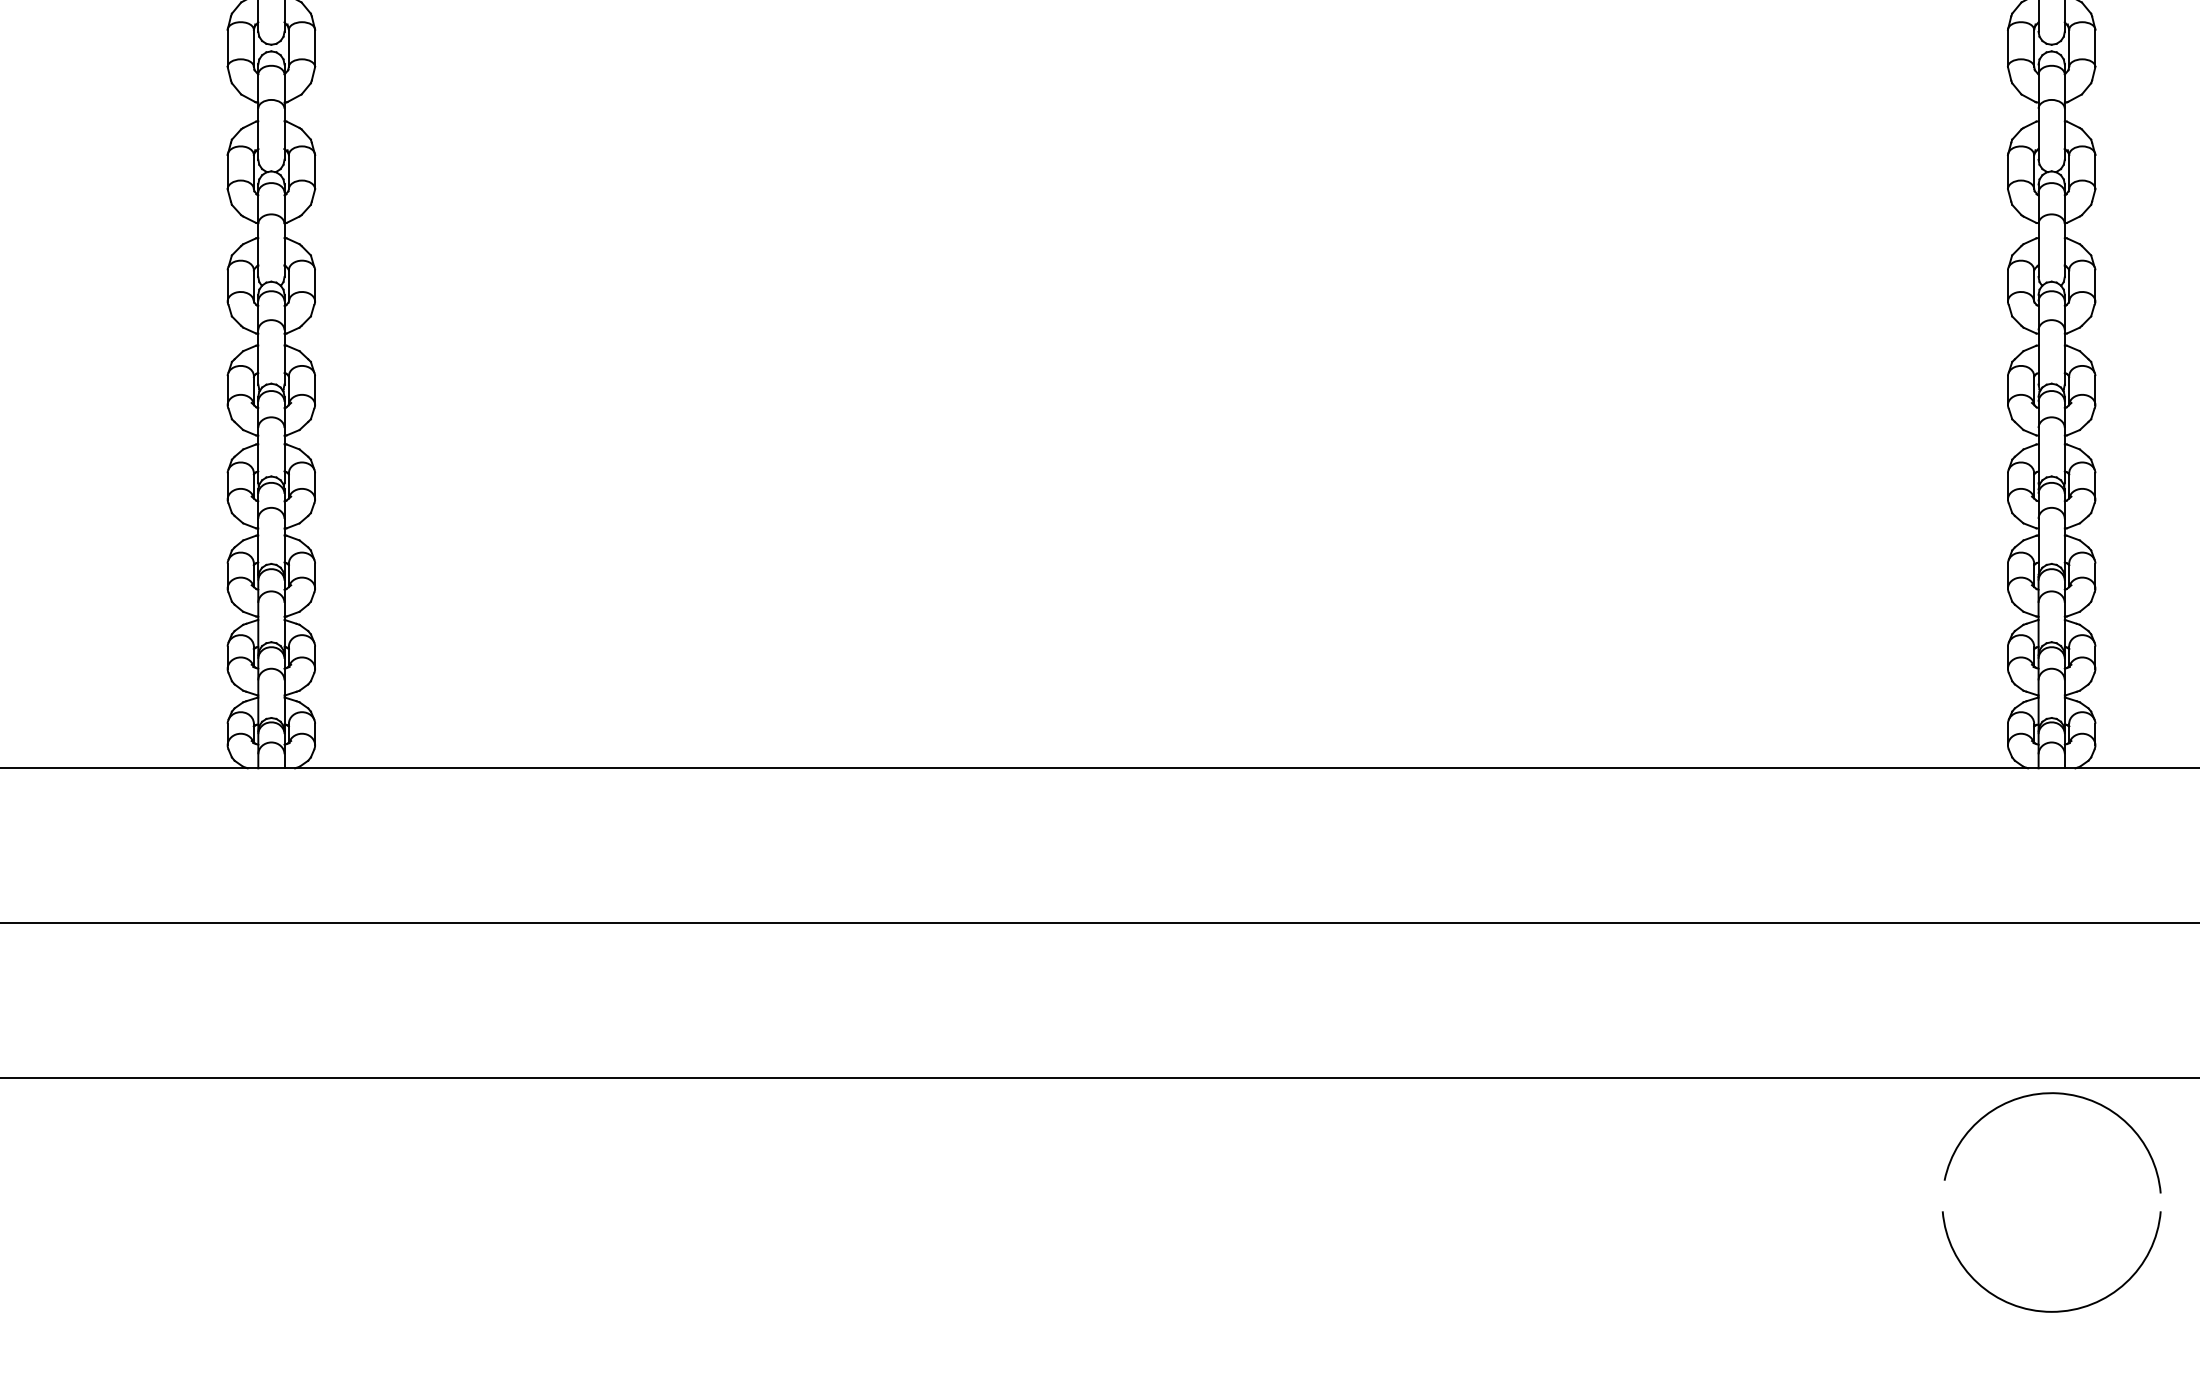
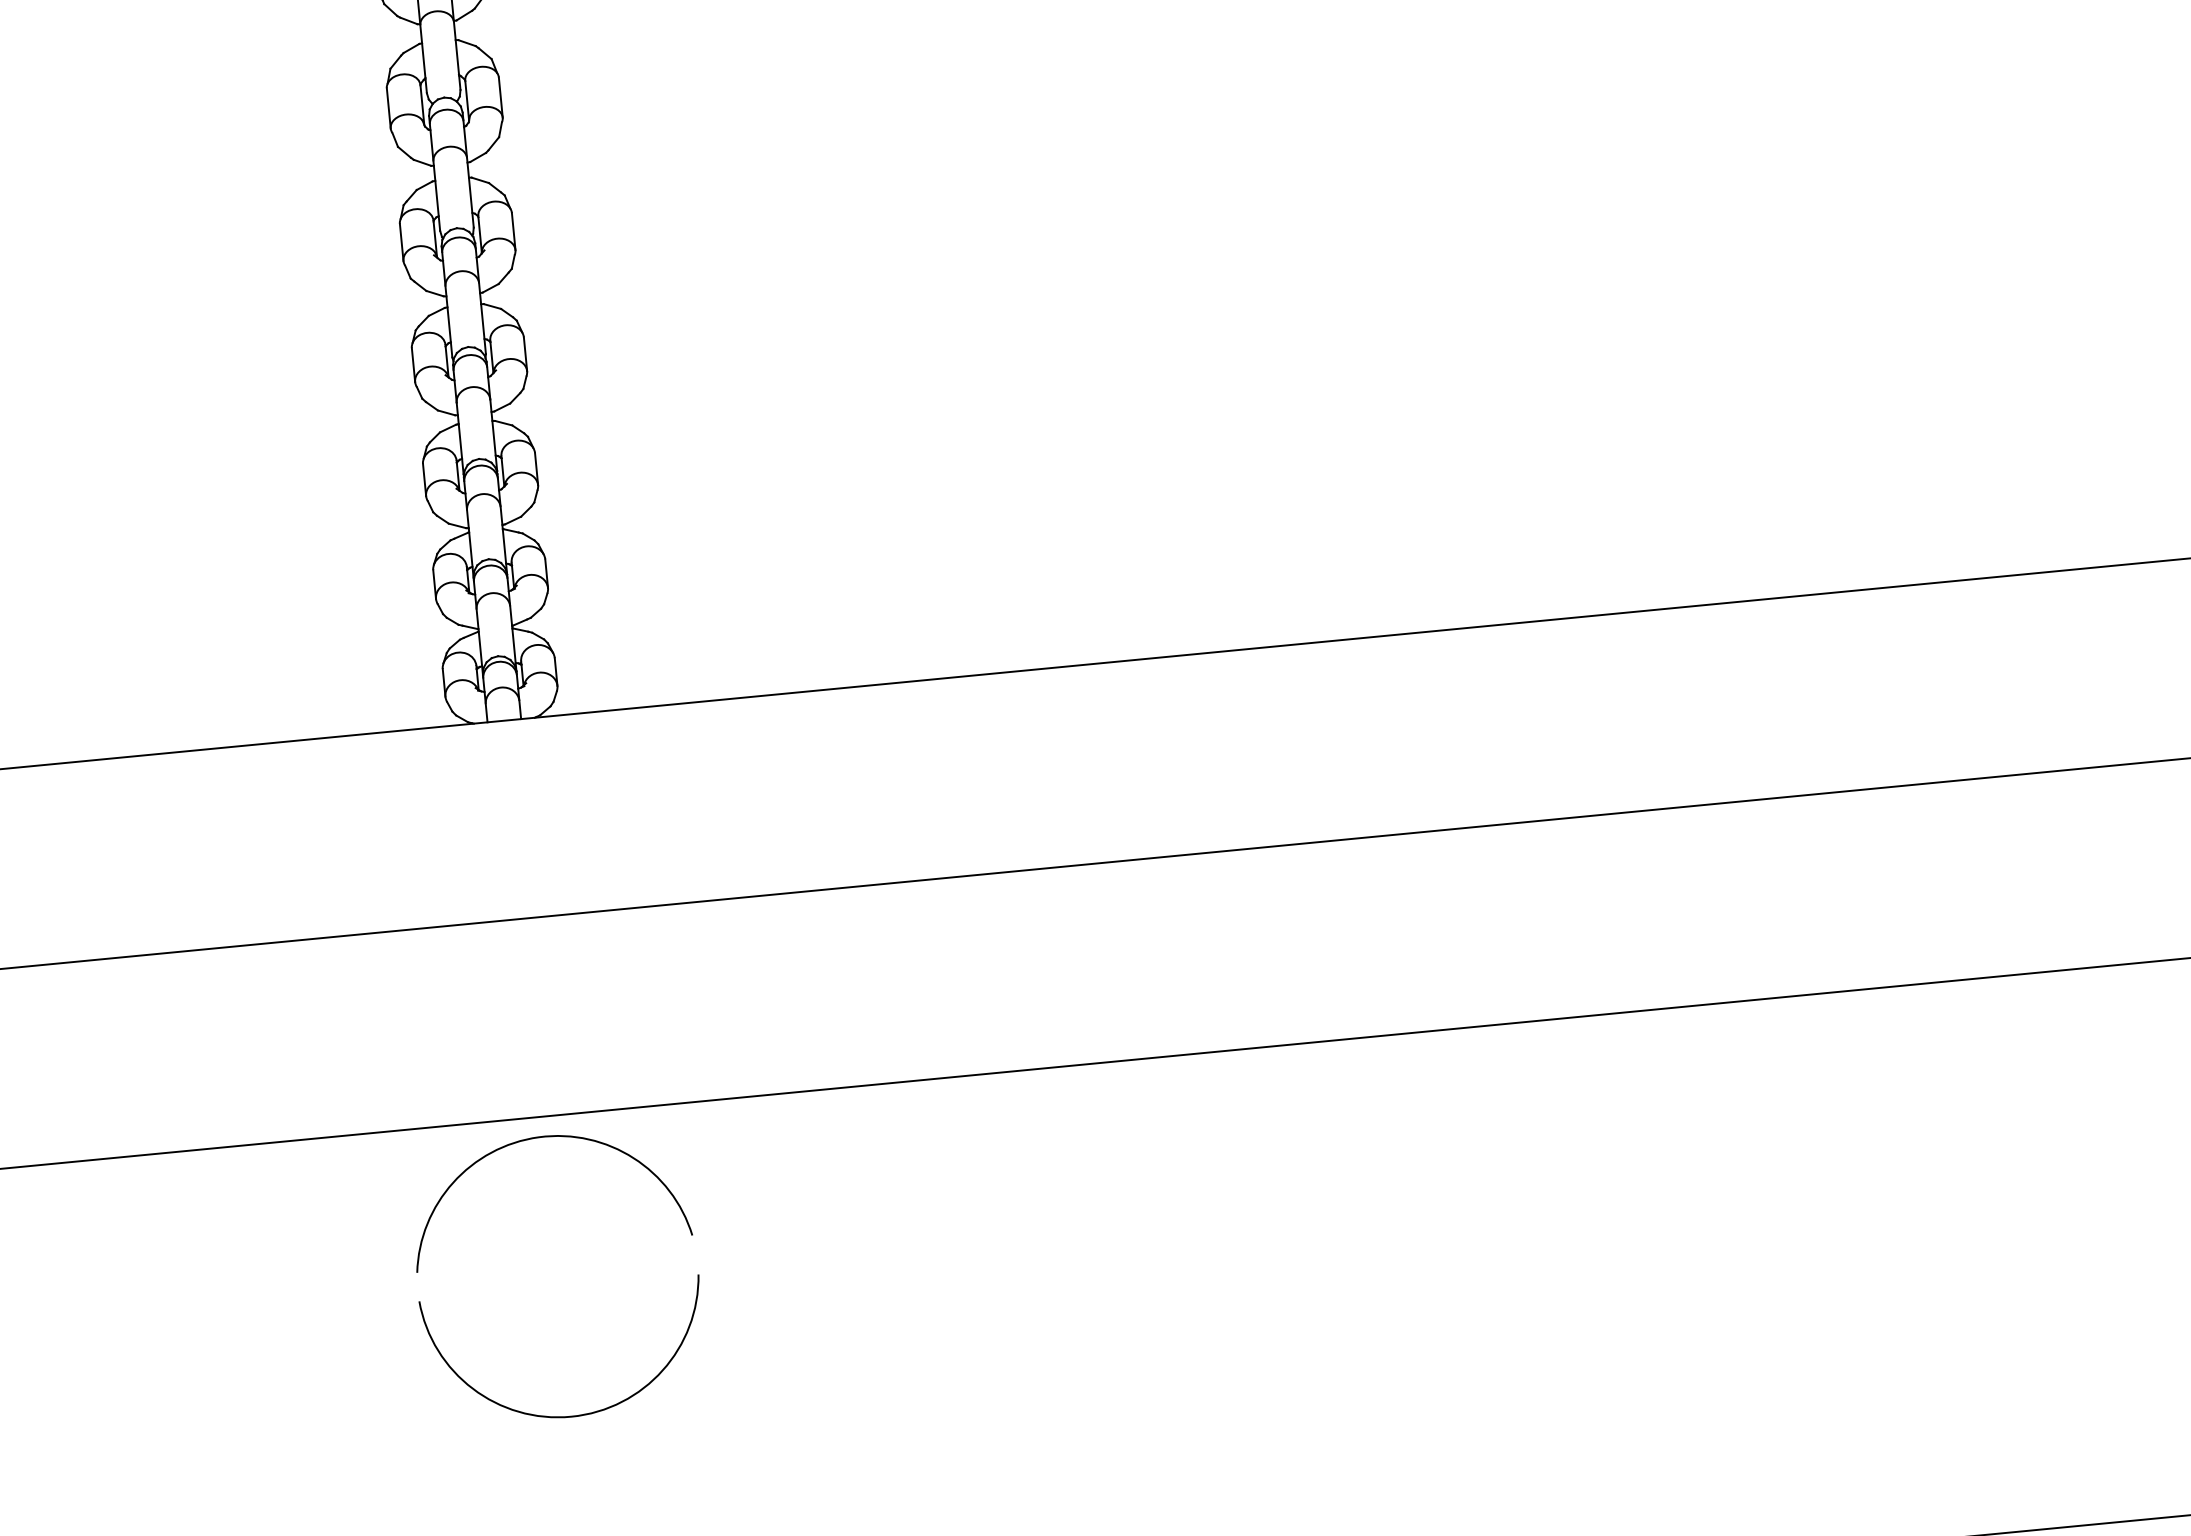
part: (296, 1097) -> (576, 1139), added

